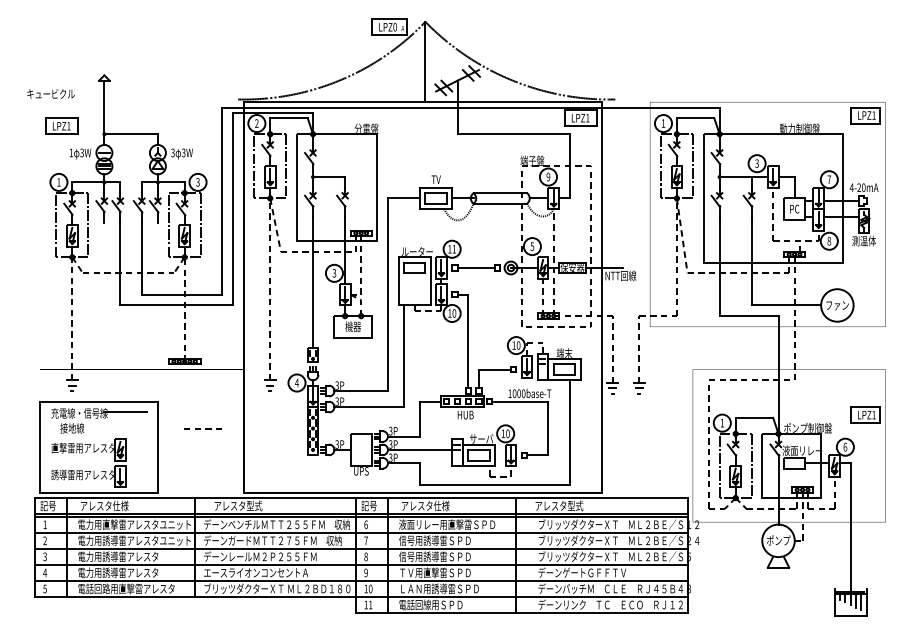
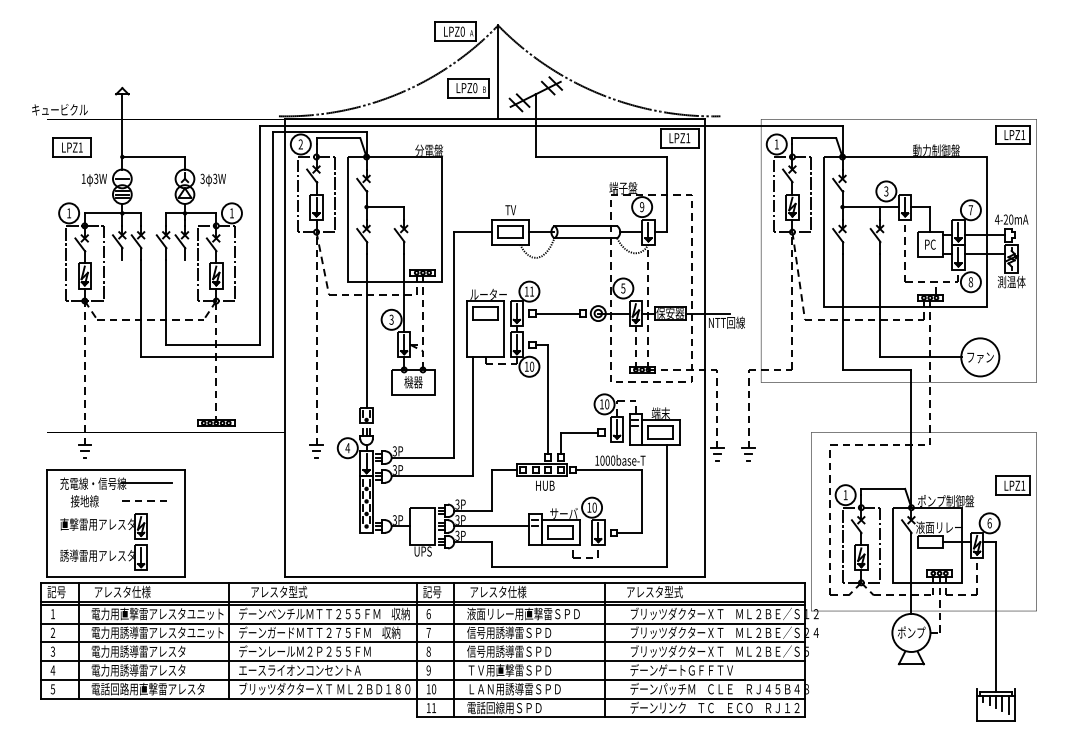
part: (400, 75) -> (468, 88), added
text: (197, 182) -> (231, 213), 3 -> 1
line: (200, 427) -> (141, 500), moved

